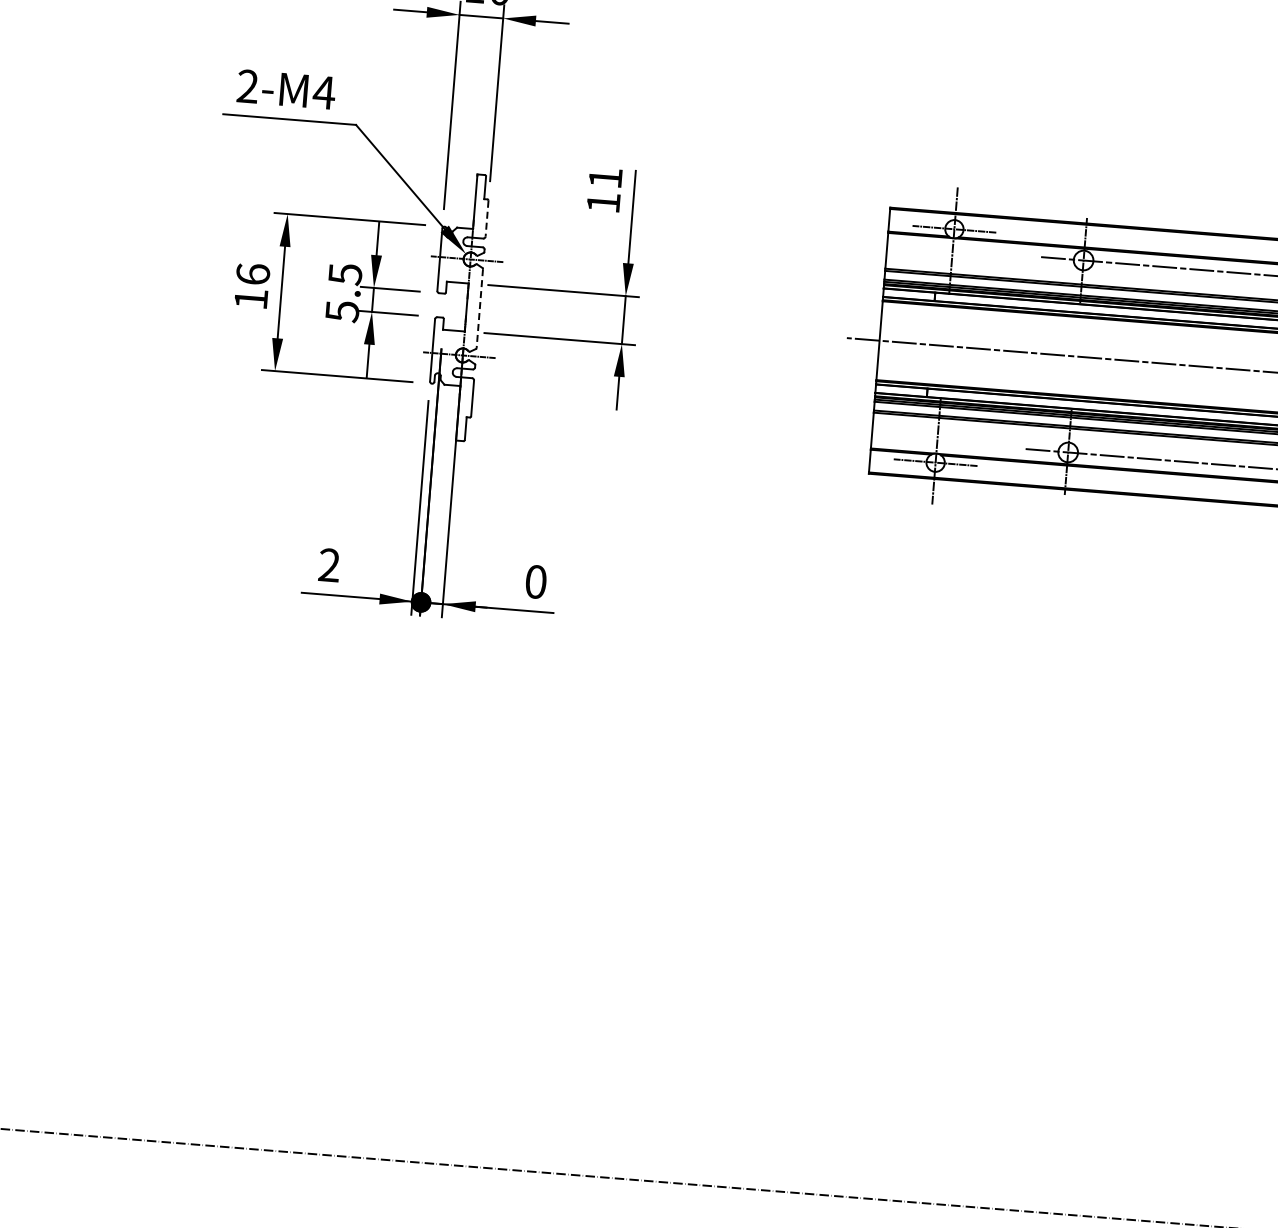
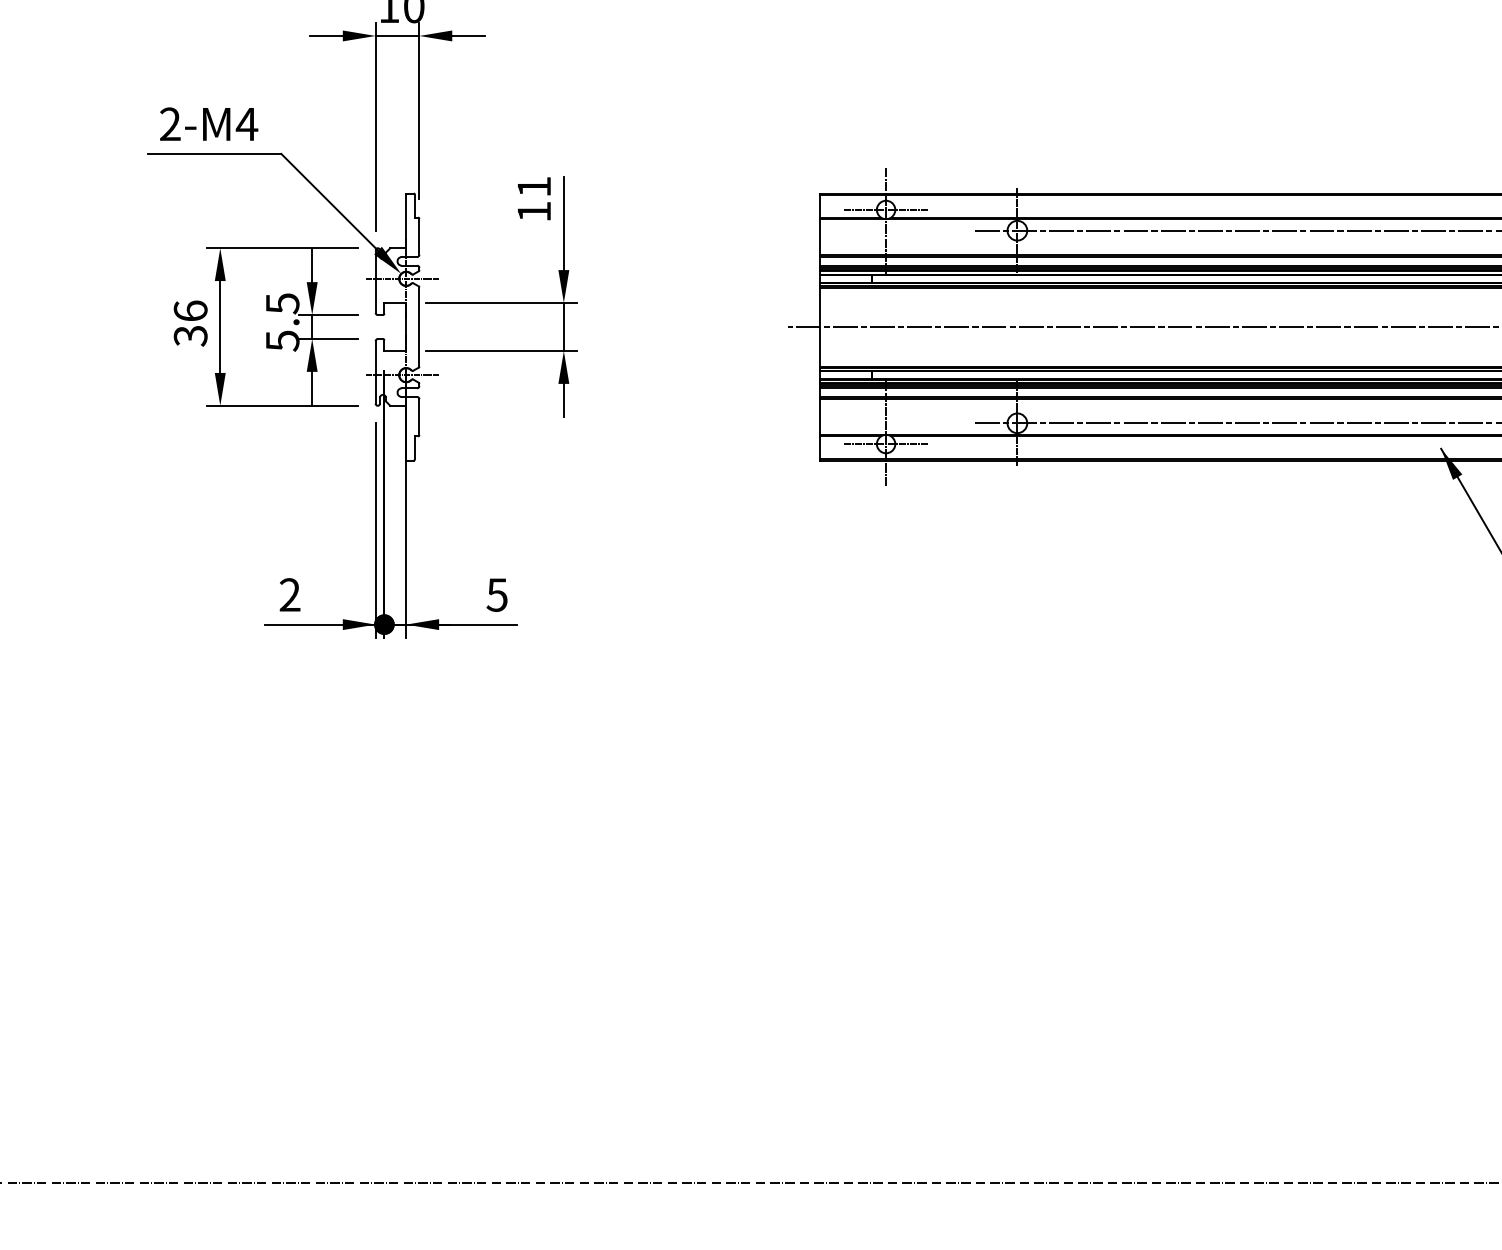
line: (487, 218) -> (419, 236), dashed -> solid
text: (250, 299) -> (190, 336), 16 -> 36
line: (479, 309) -> (419, 327), dashed -> solid
text: (535, 581) -> (496, 594), 0 -> 5

